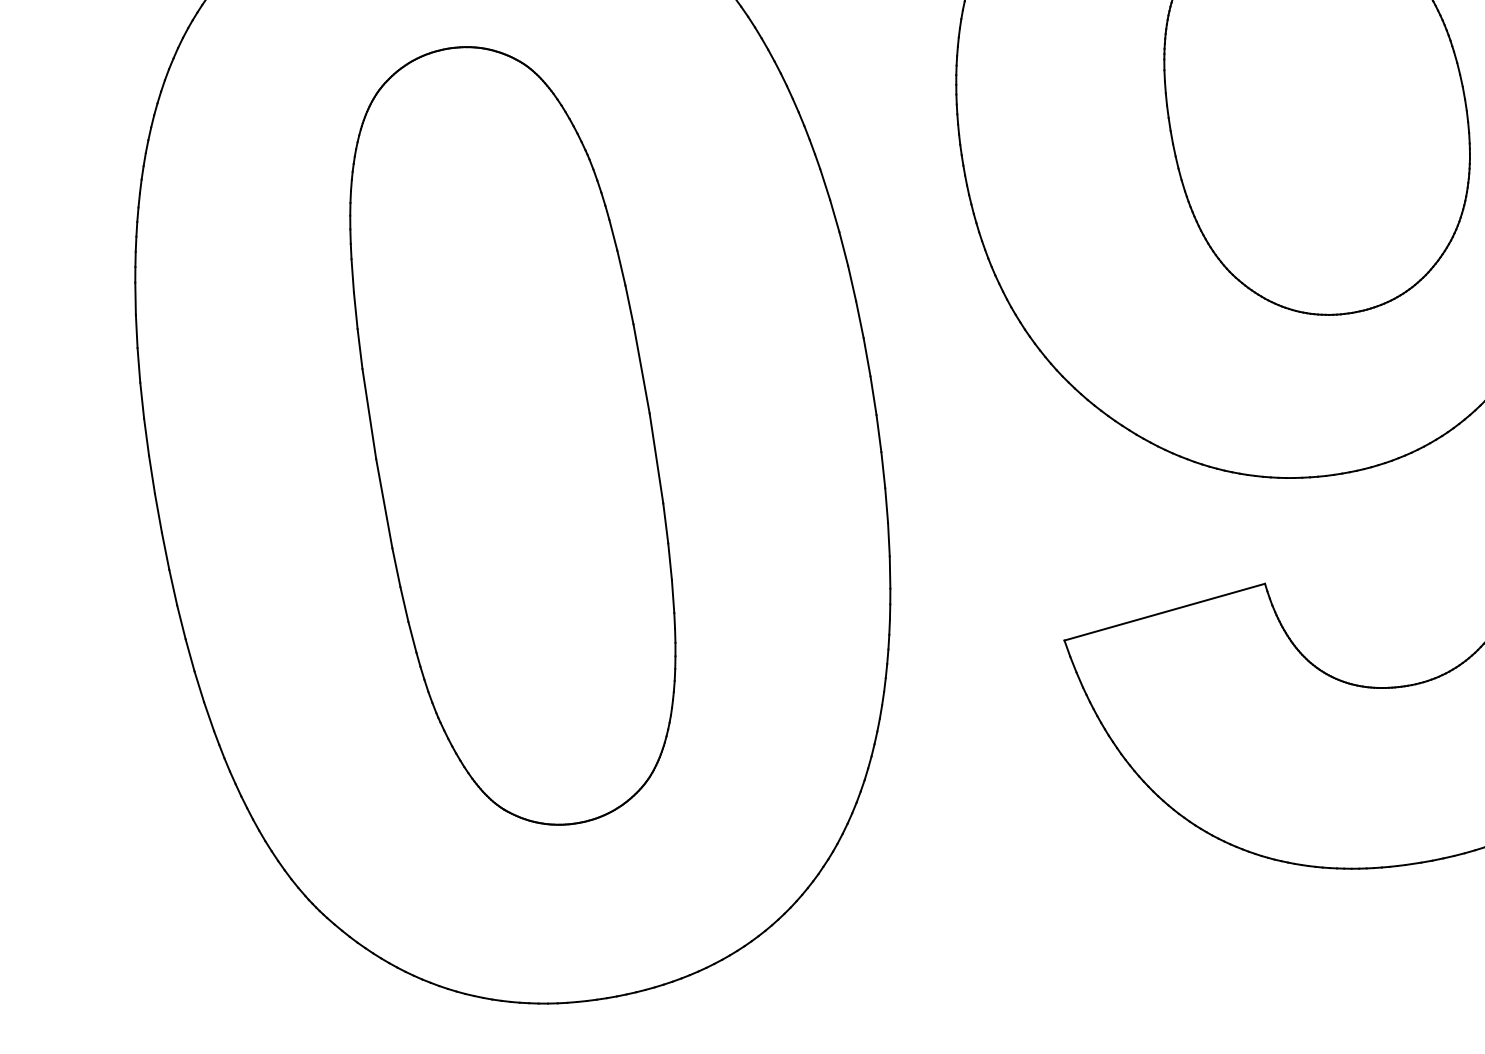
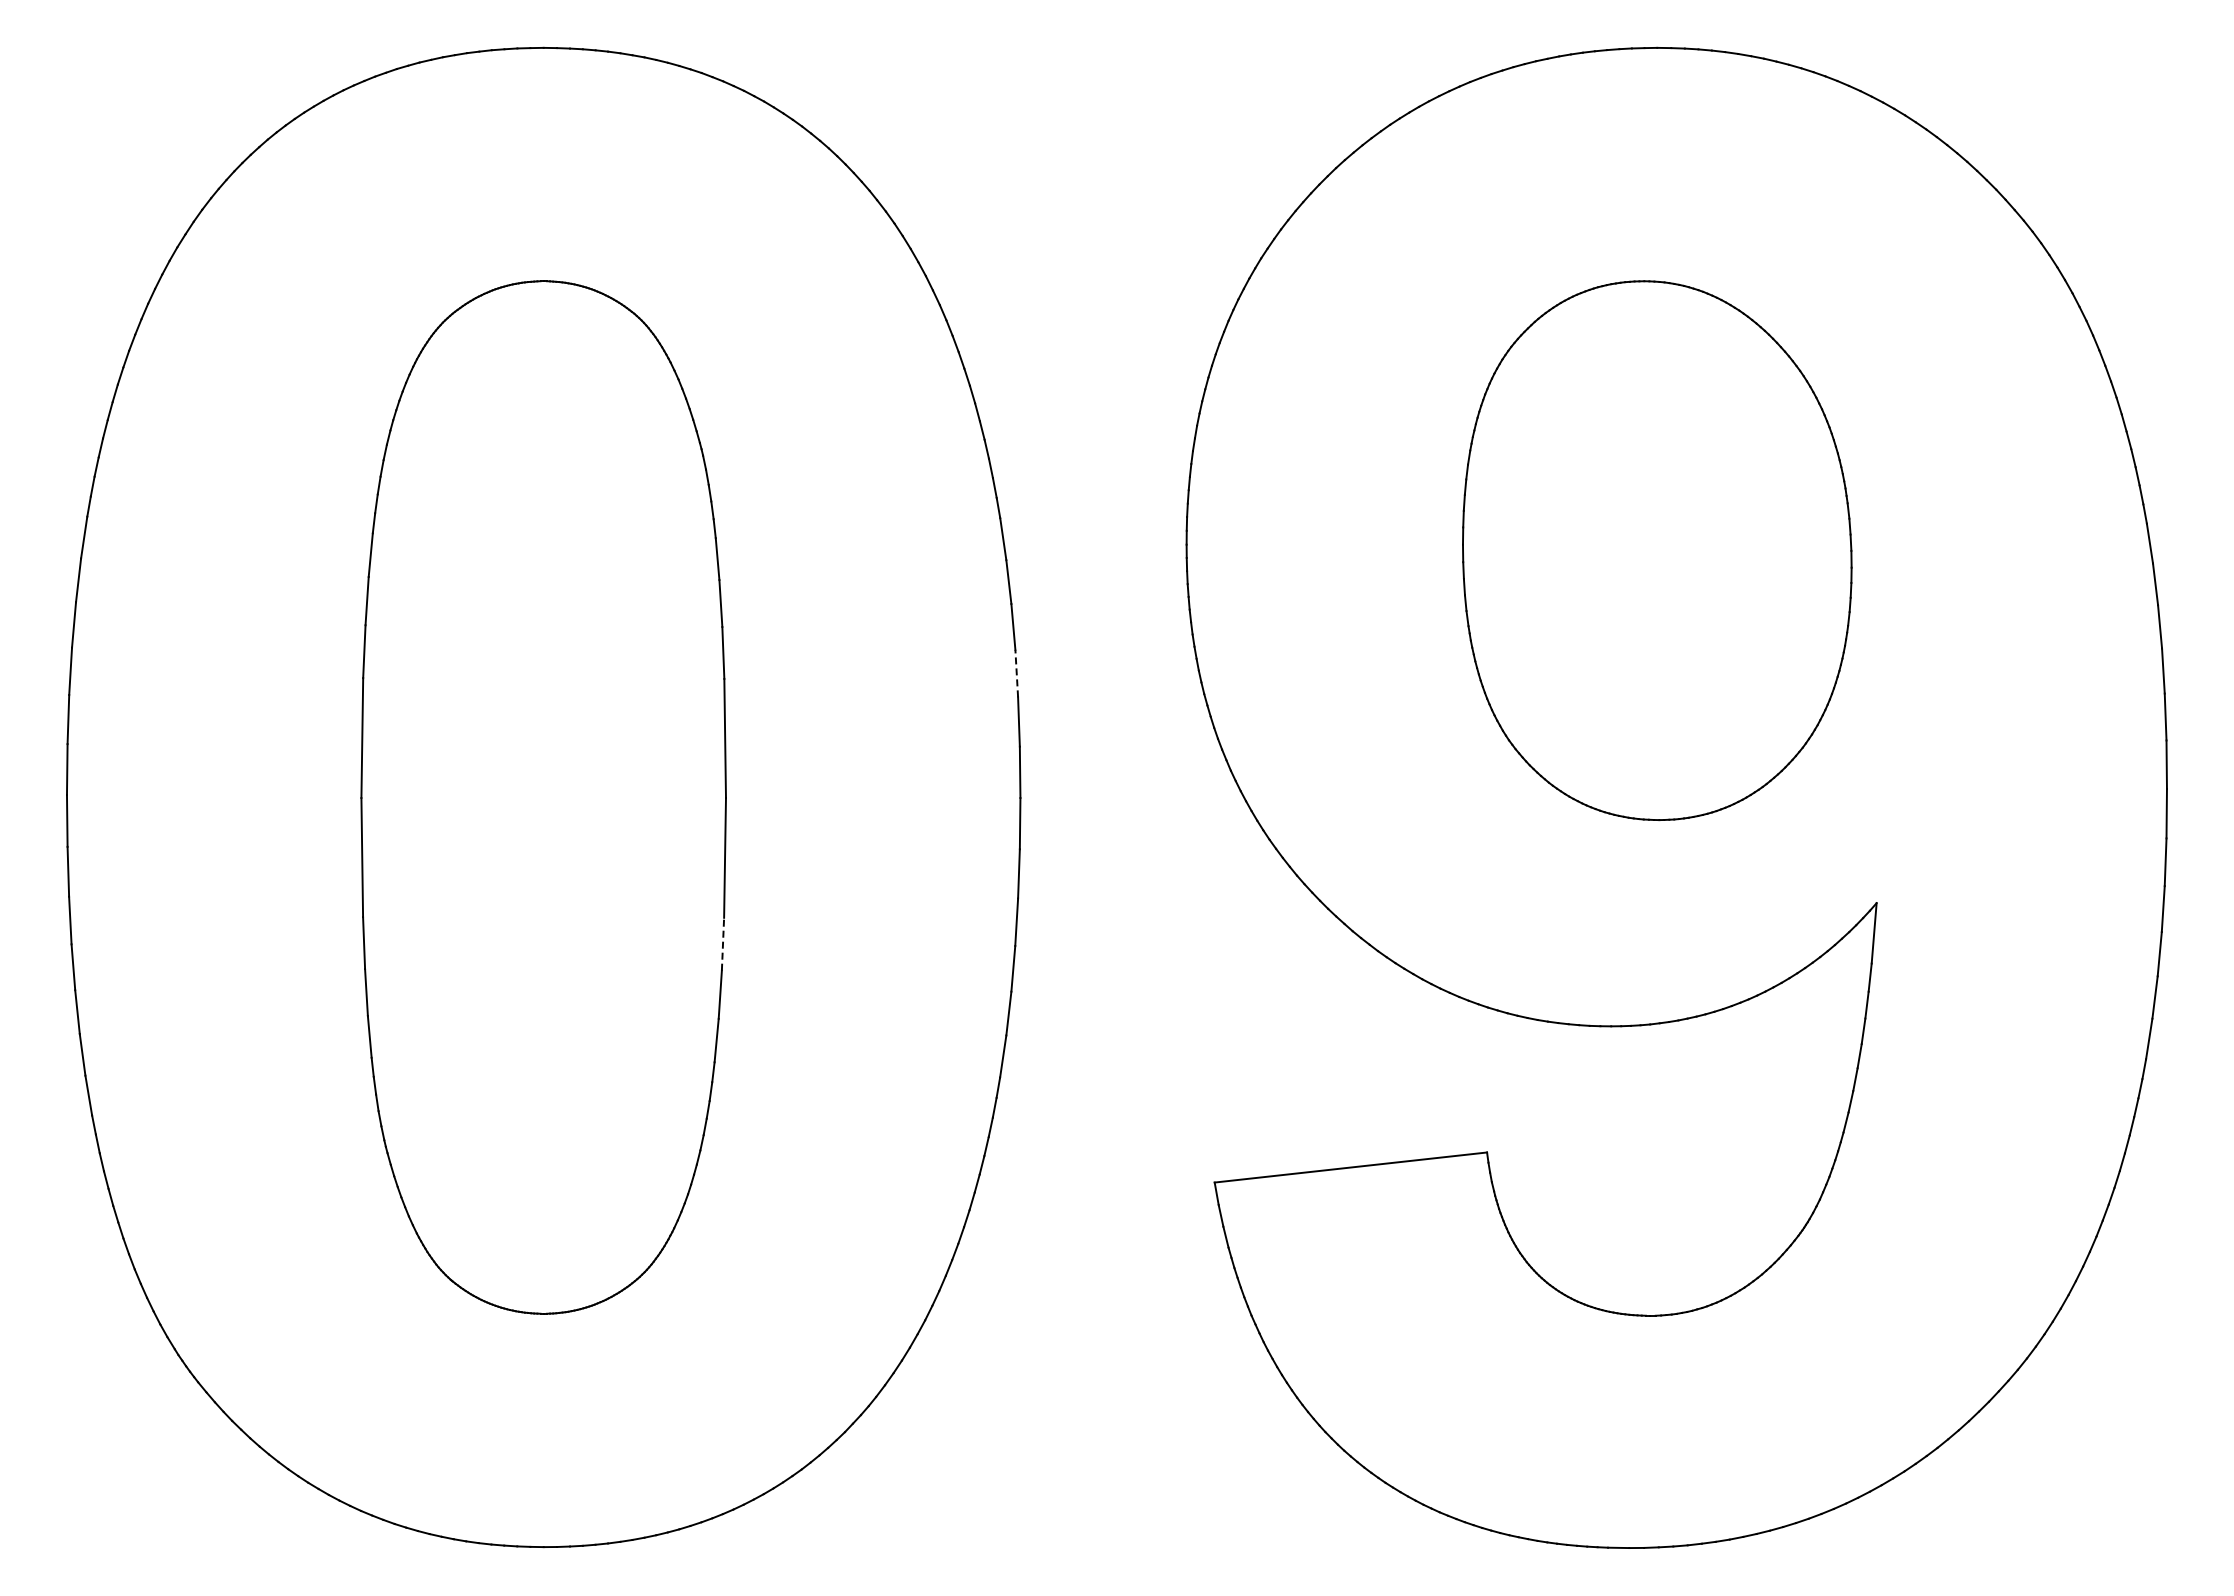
line: (851, 283) -> (1016, 673), solid -> dashed
line: (666, 522) -> (723, 943), solid -> dashed

